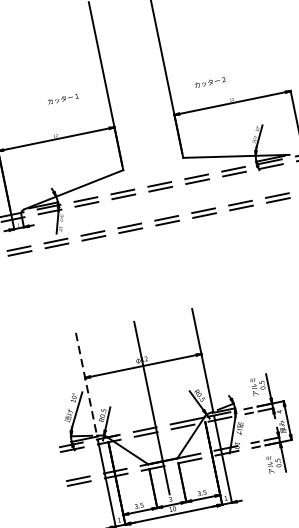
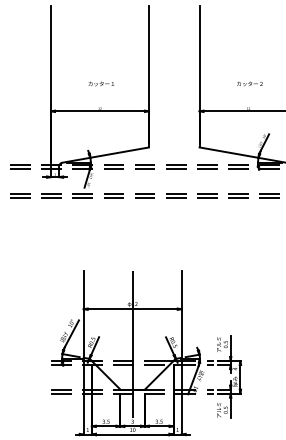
text: (209, 82) -> (249, 83), moved
text: (63, 98) -> (101, 83), moved
line: (86, 385) -> (83, 315), dashed -> solid

